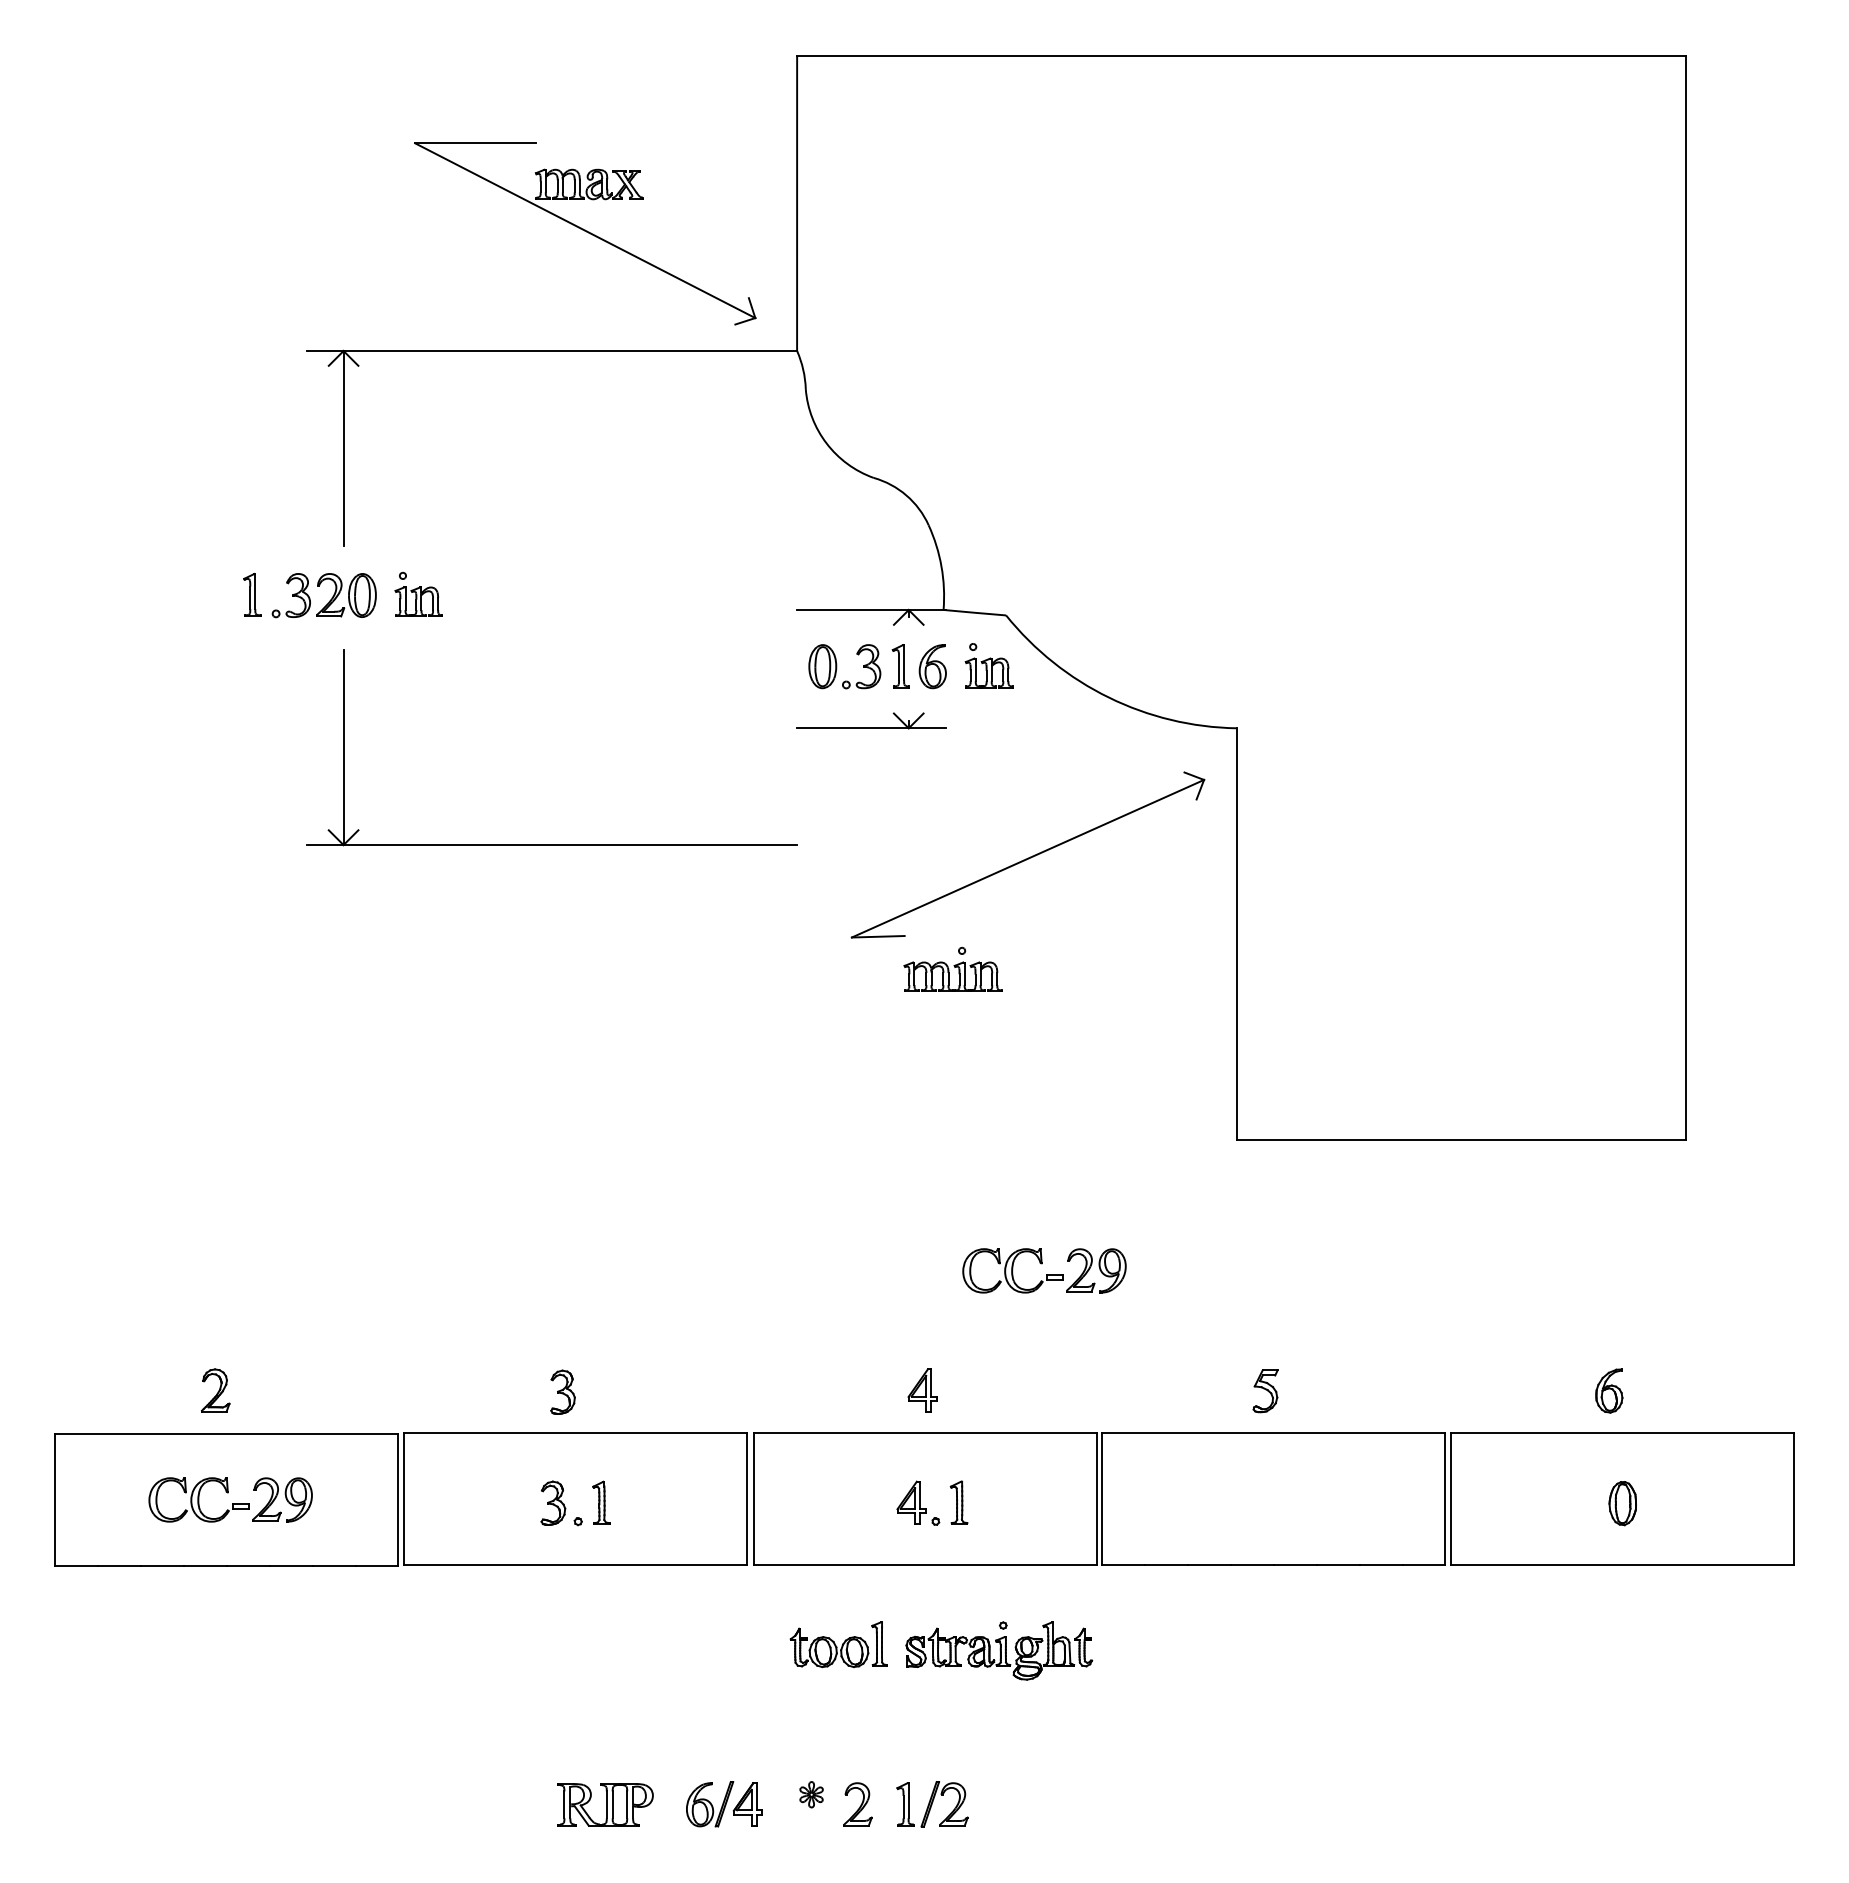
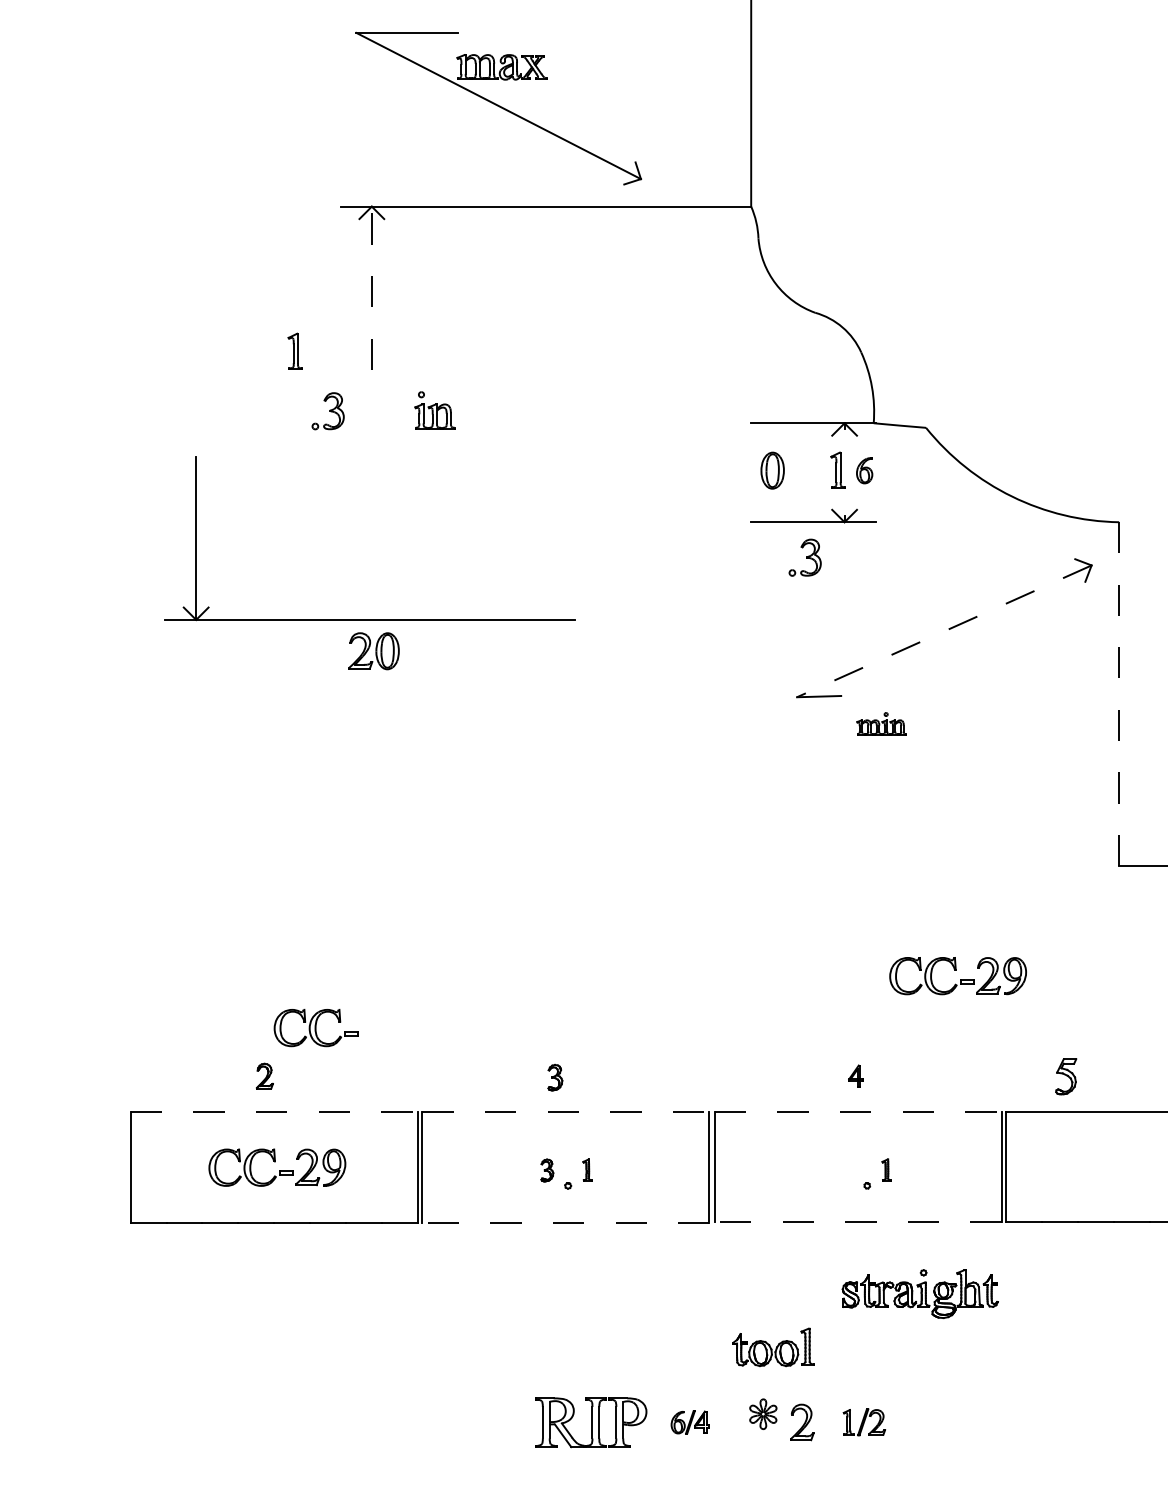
part: (585, 233) -> (498, 108), moved
line: (343, 448) -> (371, 288), solid -> dashed
part: (252, 594) -> (295, 350), moved
part: (346, 595) -> (374, 651), moved
part: (988, 665) -> (911, 469), removed
part: (861, 666) -> (805, 557), moved
part: (932, 666) -> (864, 470), size x0.7
part: (551, 844) -> (370, 619), moved
line: (1027, 858) -> (943, 631), solid -> dashed
line: (1236, 933) -> (1118, 693), solid -> dashed
part: (952, 968) -> (881, 723), size x0.6
part: (276, 1332) -> (315, 1027), added
part: (215, 1390) -> (264, 1076), size x0.7
part: (922, 1390) -> (856, 1076), size x0.6
part: (562, 1391) -> (554, 1077), size x0.7
part: (1265, 1391) -> (1066, 1077), moved
line: (226, 1433) -> (273, 1112), solid -> dashed
line: (575, 1433) -> (565, 1112), solid -> dashed
line: (925, 1433) -> (858, 1112), solid -> dashed
part: (553, 1502) -> (547, 1169), size x0.6
part: (601, 1502) -> (587, 1169), size x0.6
part: (911, 1502) -> (846, 1169), removed
part: (958, 1502) -> (886, 1169), size x0.6
line: (575, 1565) -> (565, 1222), solid -> dashed
line: (925, 1565) -> (858, 1222), solid -> dashed
part: (838, 1644) -> (773, 1347), moved
part: (811, 1794) -> (763, 1414), size x1.4
part: (605, 1804) -> (590, 1422), size x1.4
part: (724, 1804) -> (690, 1422), size x0.6
part: (932, 1804) -> (864, 1422), size x0.7

